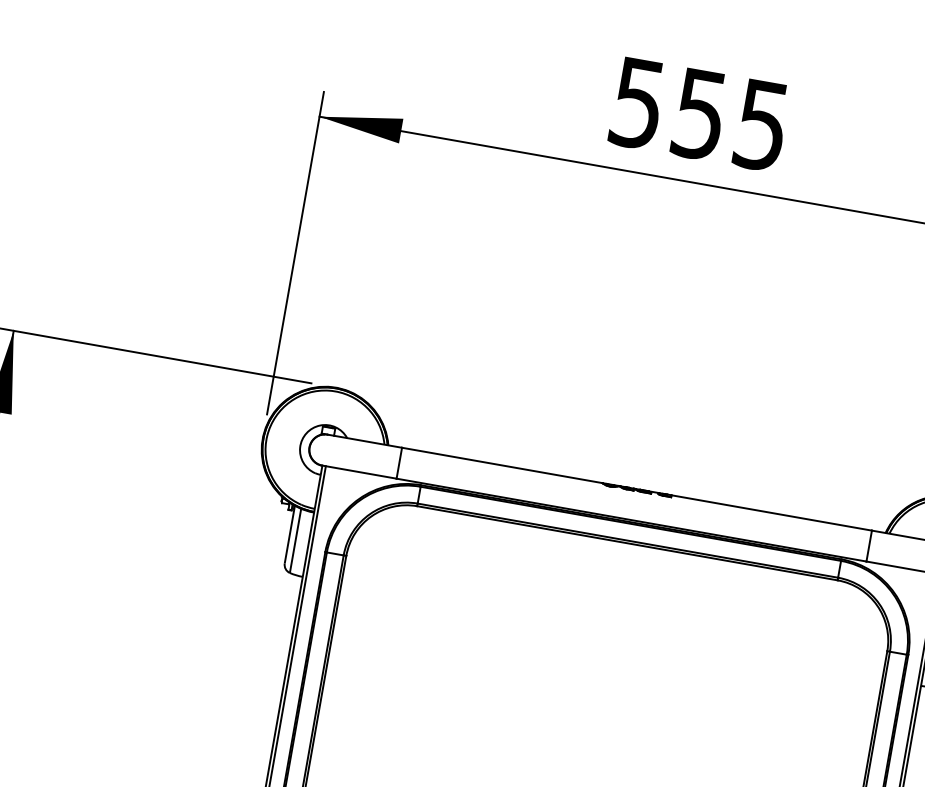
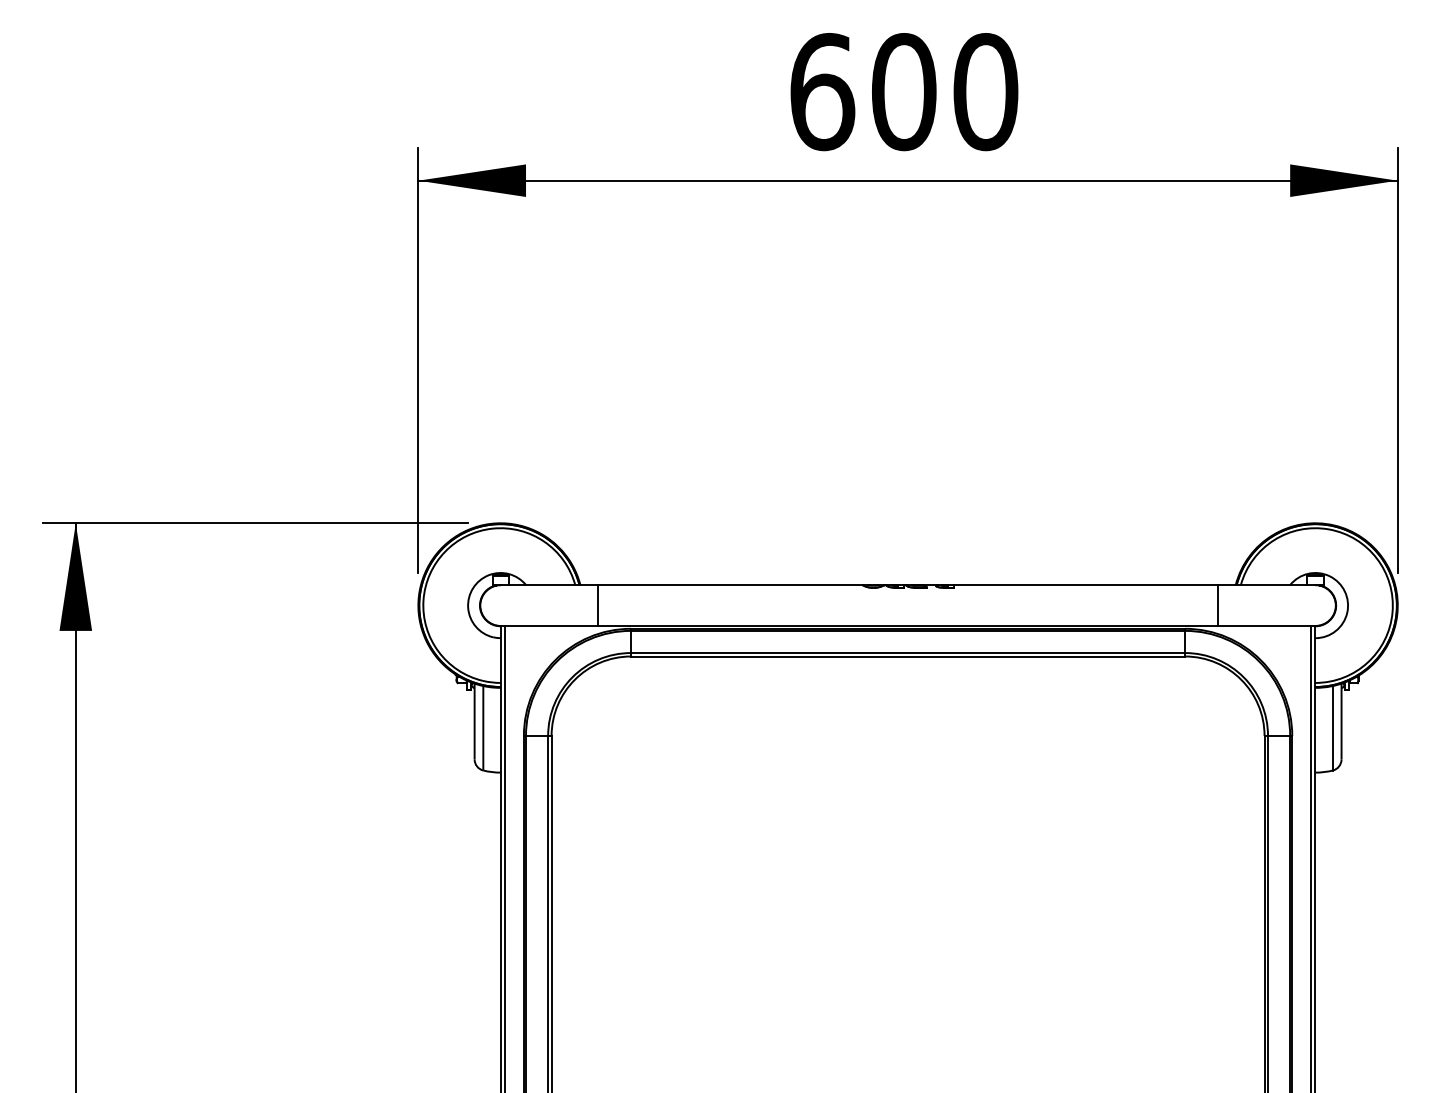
text: (700, 114) -> (904, 92), 555 -> 600

